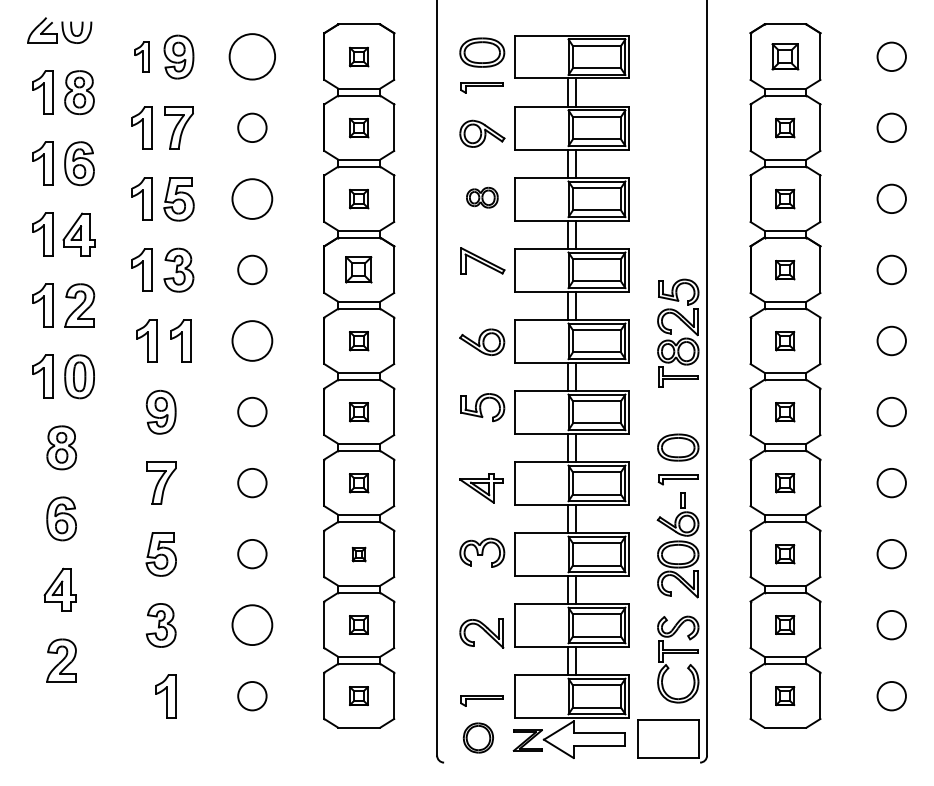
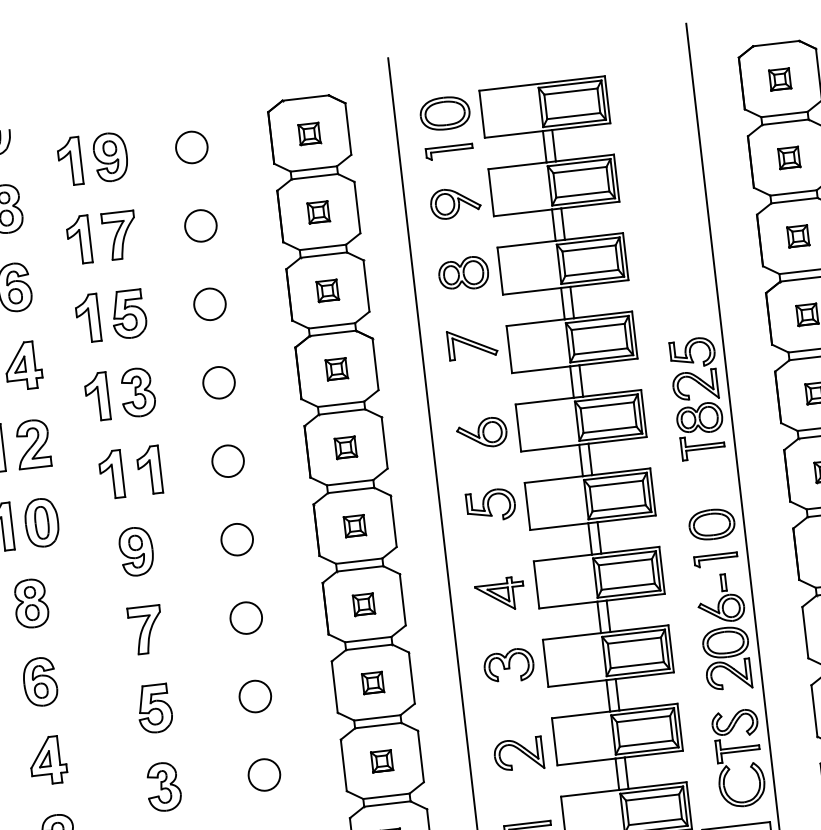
part: (141, 56) -> (69, 161), size x1.43
circle: (252, 56) -> (191, 147), size x0.62
part: (785, 56) -> (780, 79), size x0.71
part: (482, 197) -> (463, 273), size x1.43
circle: (252, 198) -> (210, 303), size x0.71
part: (359, 270) -> (337, 369), size x0.71
circle: (252, 340) -> (228, 460), size x0.71
part: (359, 554) -> (373, 683), size x1.43
circle: (252, 624) -> (264, 774), size x0.71

